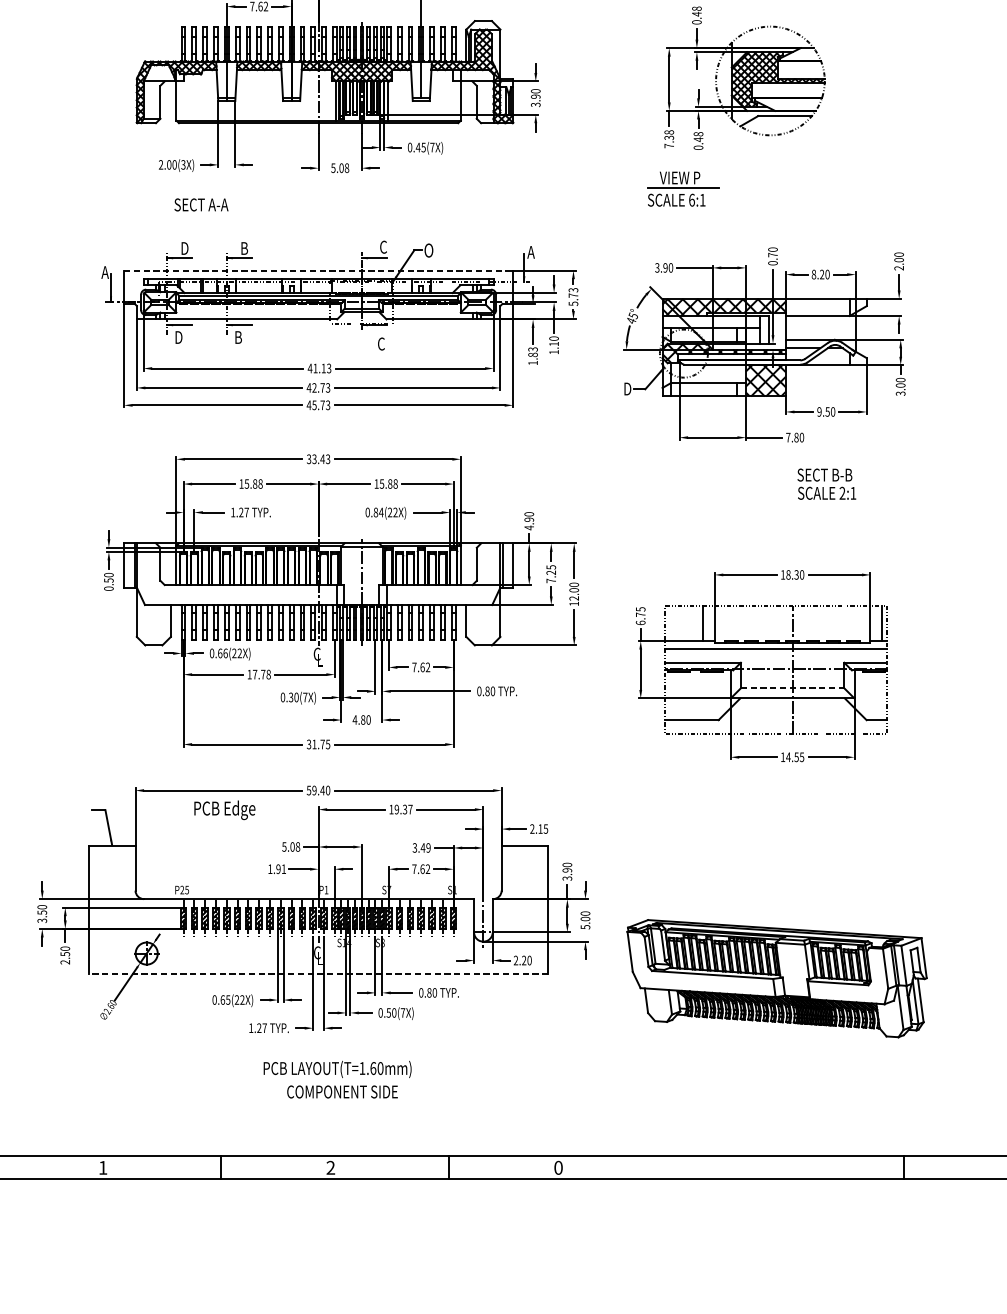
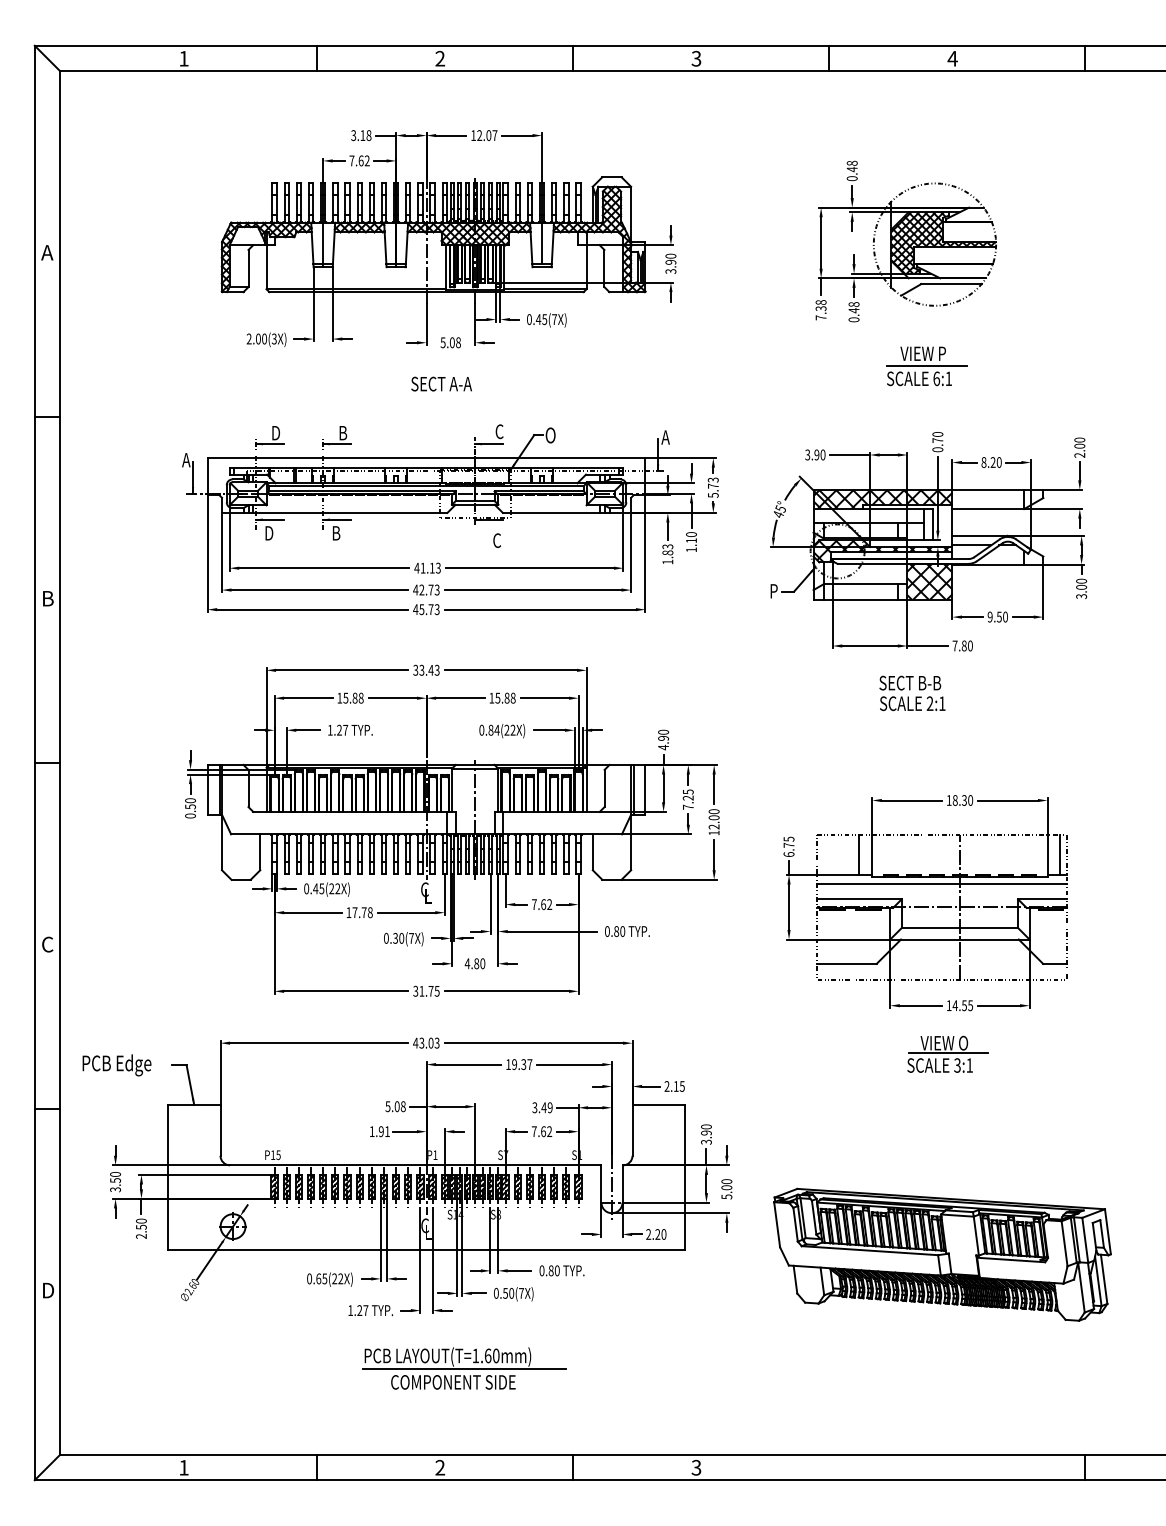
part: (682, 189) -> (926, 366), moved
text: (201, 204) -> (441, 383), moved
line: (318, 271) -> (426, 458), dashed -> solid
text: (628, 389) -> (775, 591), D -> P
text: (826, 484) -> (912, 693), moved
text: (222, 653) -> (318, 888), 0.66(22X) -> 0.45(22X)
line: (793, 688) -> (960, 928), dashed -> solid
text: (318, 789) -> (426, 1042), 59.40 -> 43.03
part: (781, 799) -> (947, 1053), added
text: (224, 810) -> (116, 1065), moved
text: (181, 889) -> (272, 1154), P25 -> P15
line: (318, 973) -> (426, 1249), dashed -> solid
line: (352, 1080) -> (464, 1369), added
text: (558, 1167) -> (696, 1467), 0 -> 3

